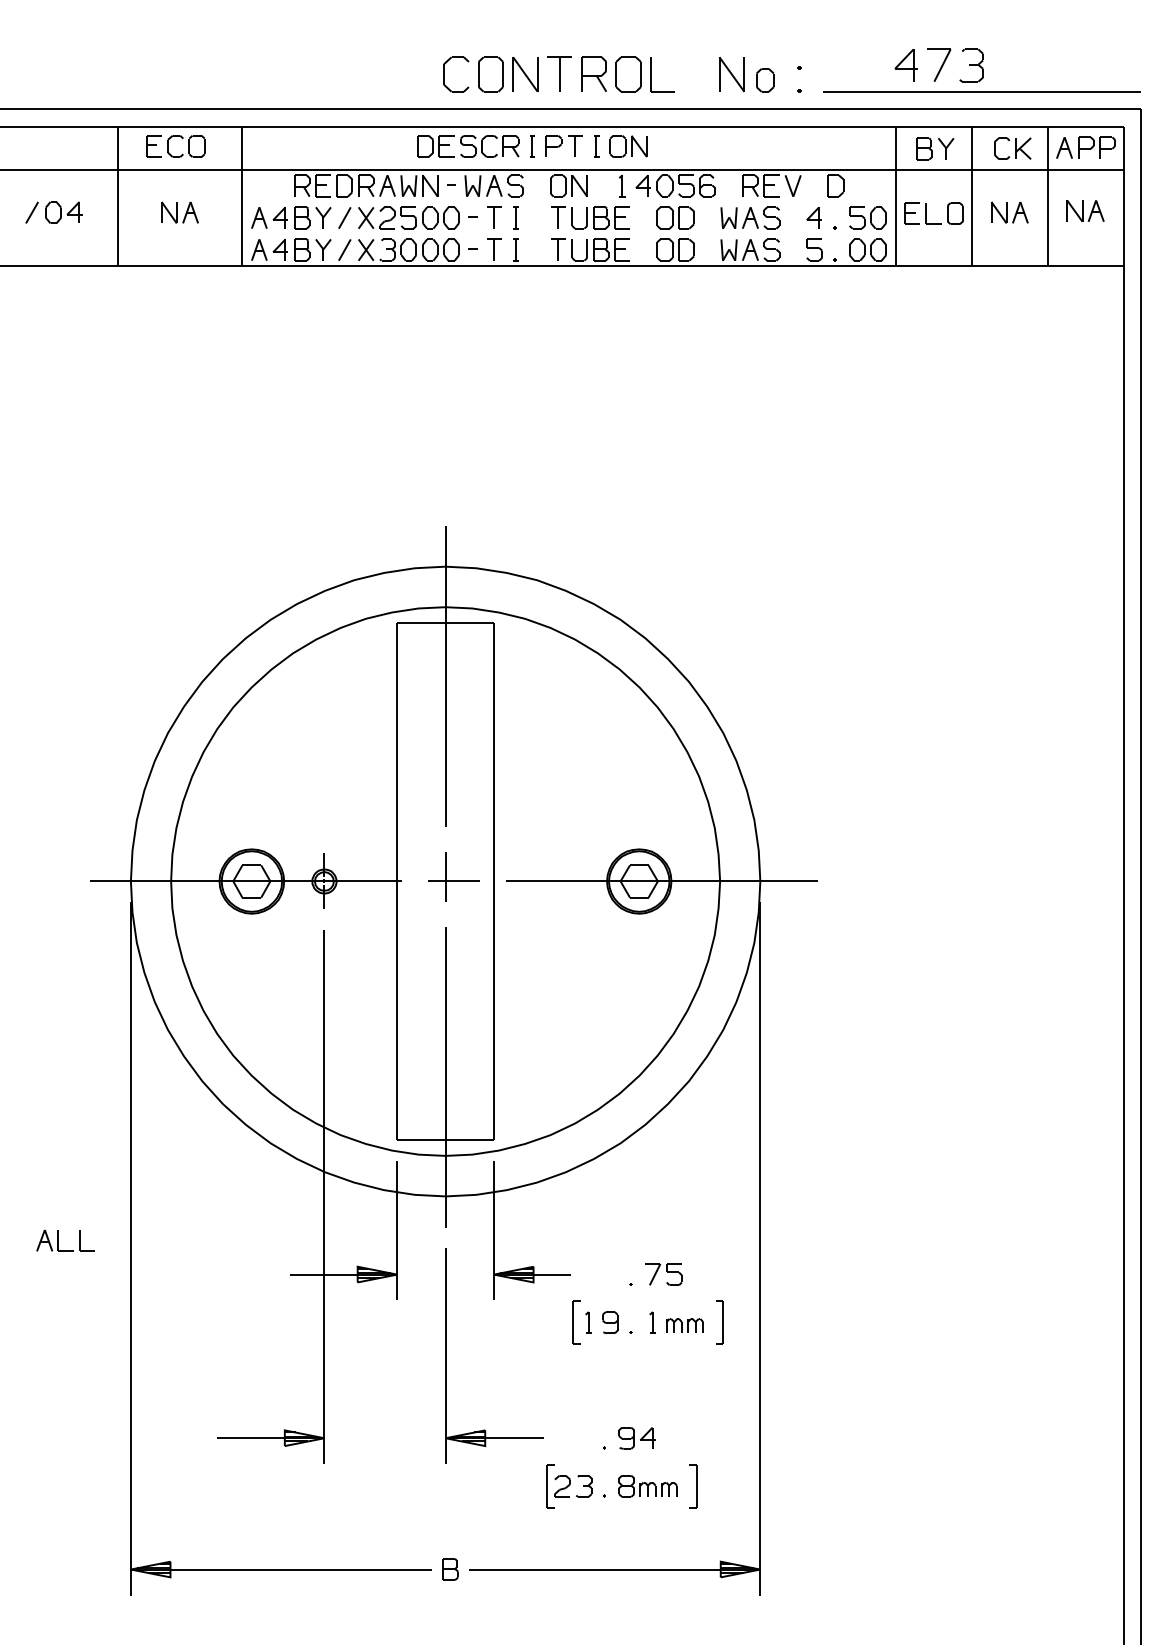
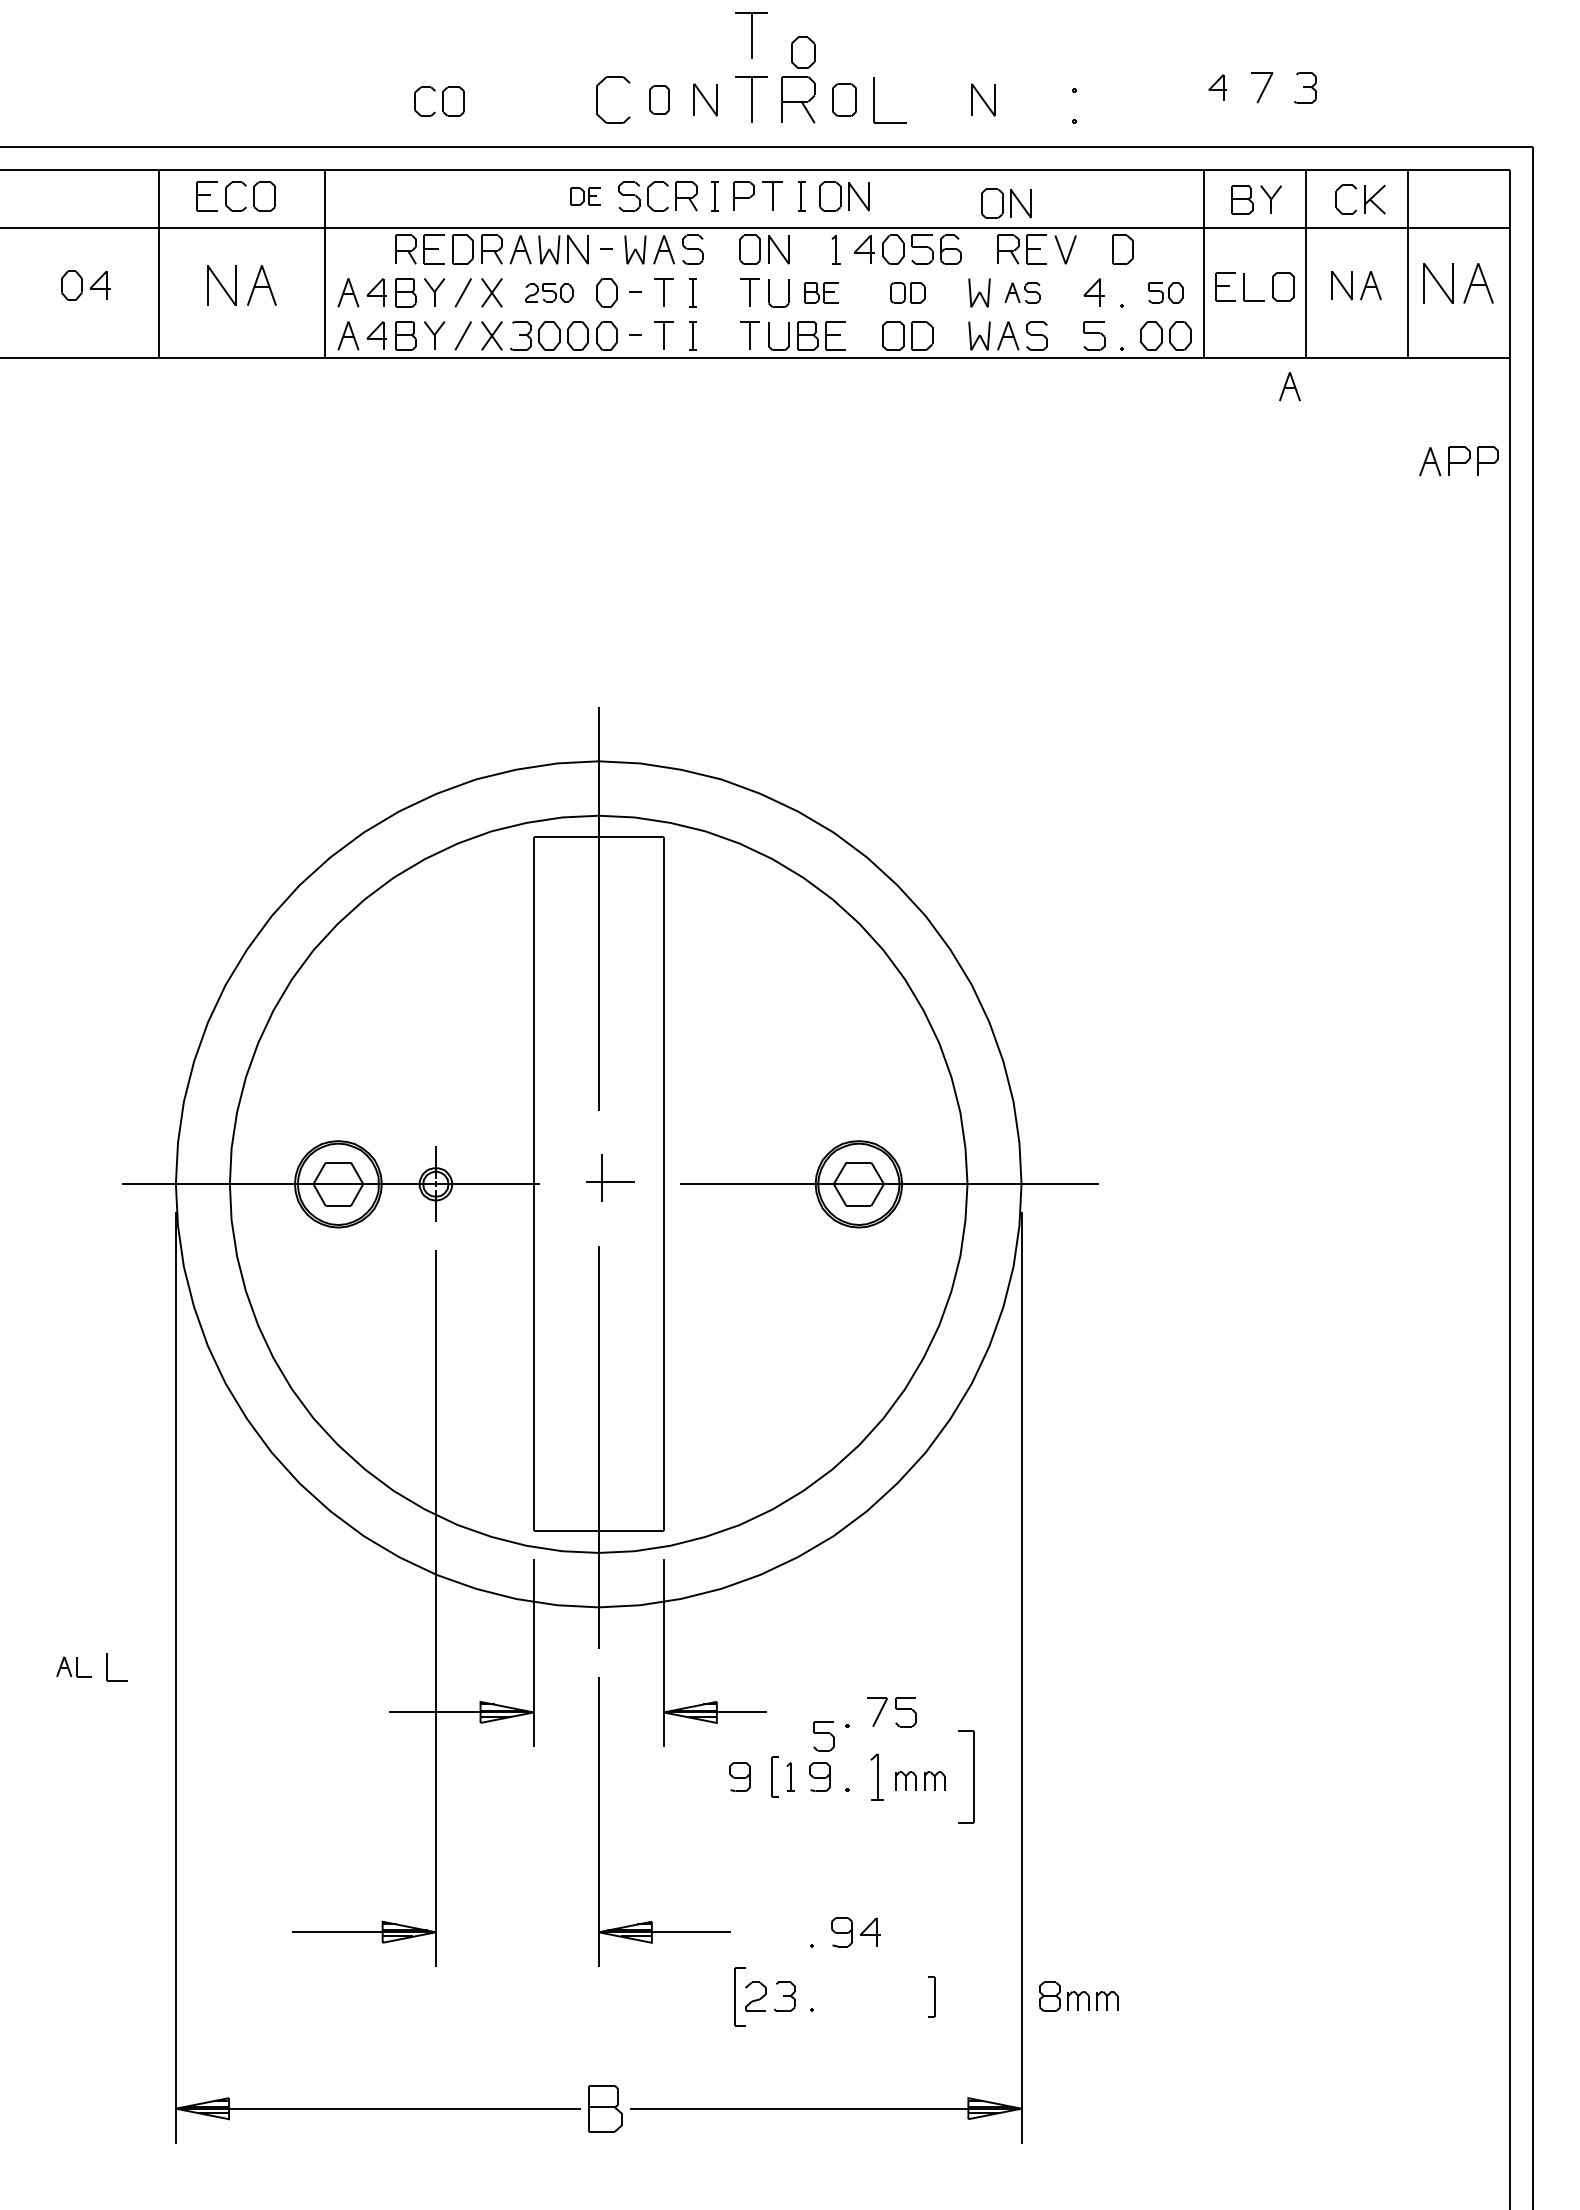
part: (559, 26) -> (751, 35), added
part: (906, 65) -> (1217, 87), size x0.6
part: (938, 65) -> (1261, 87), size x0.7
part: (971, 65) -> (1305, 87), size x0.7
part: (490, 74) -> (659, 99), size x0.6
part: (525, 74) -> (705, 99), size x0.7
part: (628, 74) -> (844, 99), size x0.7
part: (732, 74) -> (983, 99), size x0.7
part: (327, 75) -> (439, 101), added
part: (765, 80) -> (803, 52), moved
line: (982, 91) -> (1319, 122), removed
part: (435, 146) -> (585, 196), size x0.6
part: (1085, 147) -> (1458, 461), moved
part: (749, 151) -> (1006, 203), added
part: (1085, 211) -> (1458, 283), size x1.4
line: (31, 212) -> (42, 285), removed
part: (179, 212) -> (241, 285), size x1.4
part: (408, 217) -> (549, 292), size x0.6
part: (611, 217) -> (821, 292), size x0.7
part: (675, 217) -> (907, 292), size x0.7
part: (761, 217) -> (1022, 292), size x0.7
part: (867, 217) -> (1165, 292), size x0.7
part: (959, 287) -> (1289, 386), added
part: (453, 876) -> (609, 1177), size x0.7
part: (54, 1240) -> (73, 1666), size x0.7
part: (612, 1292) -> (823, 1736), added
part: (550, 1322) -> (739, 1776), added
part: (576, 1322) -> (774, 1776), size x0.7
part: (652, 1322) -> (876, 1776), size x1.6
part: (720, 1322) -> (967, 1776), size x1.6
part: (647, 1486) -> (1078, 1996), moved
part: (693, 1486) -> (931, 1996), size x0.7
part: (450, 1569) -> (605, 2108), size x1.6

